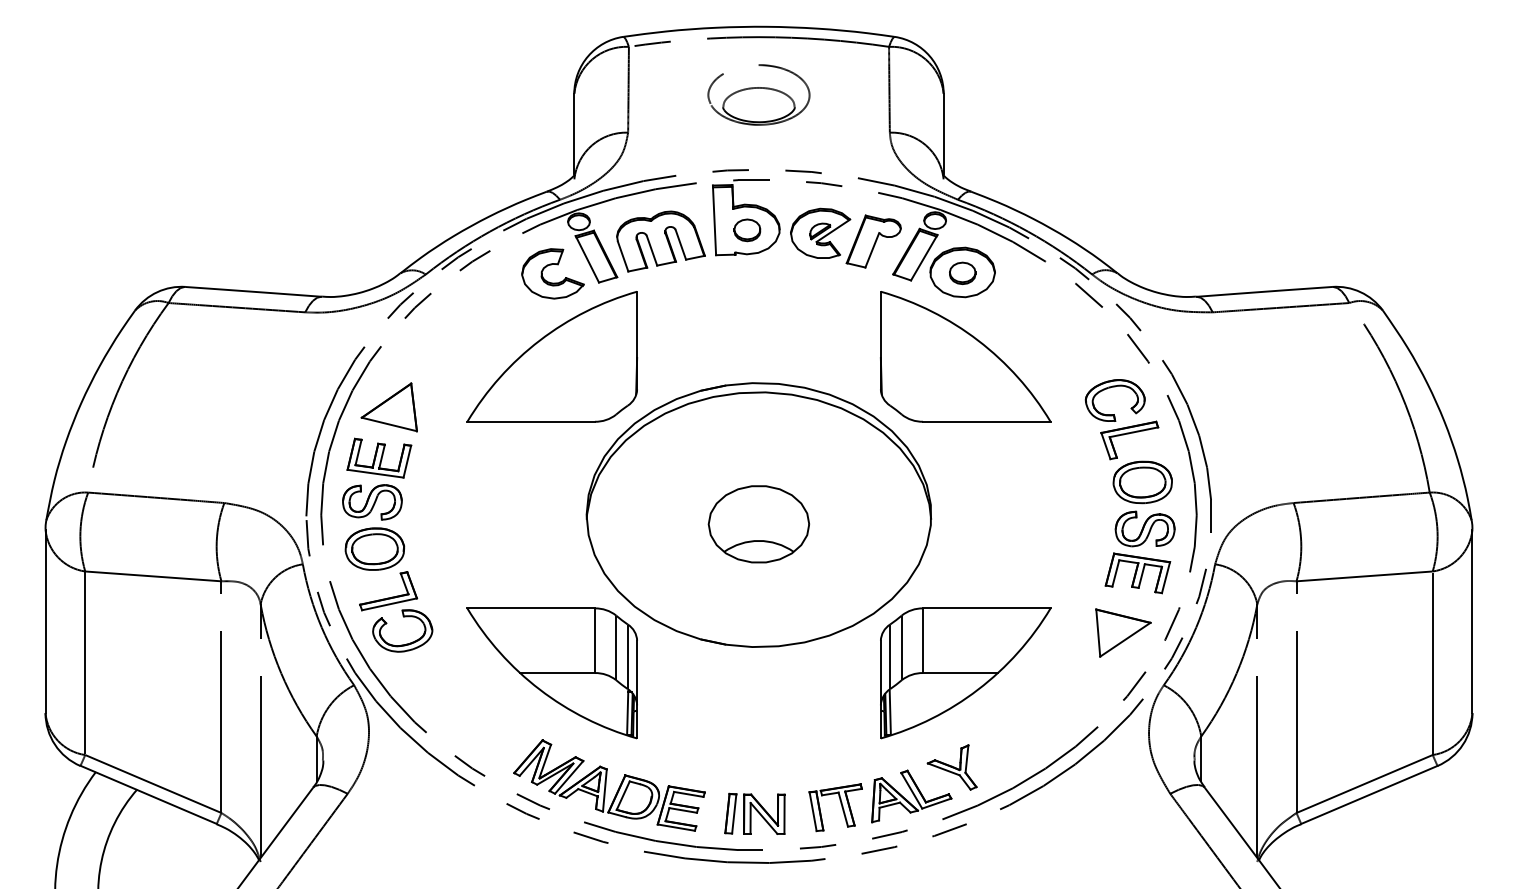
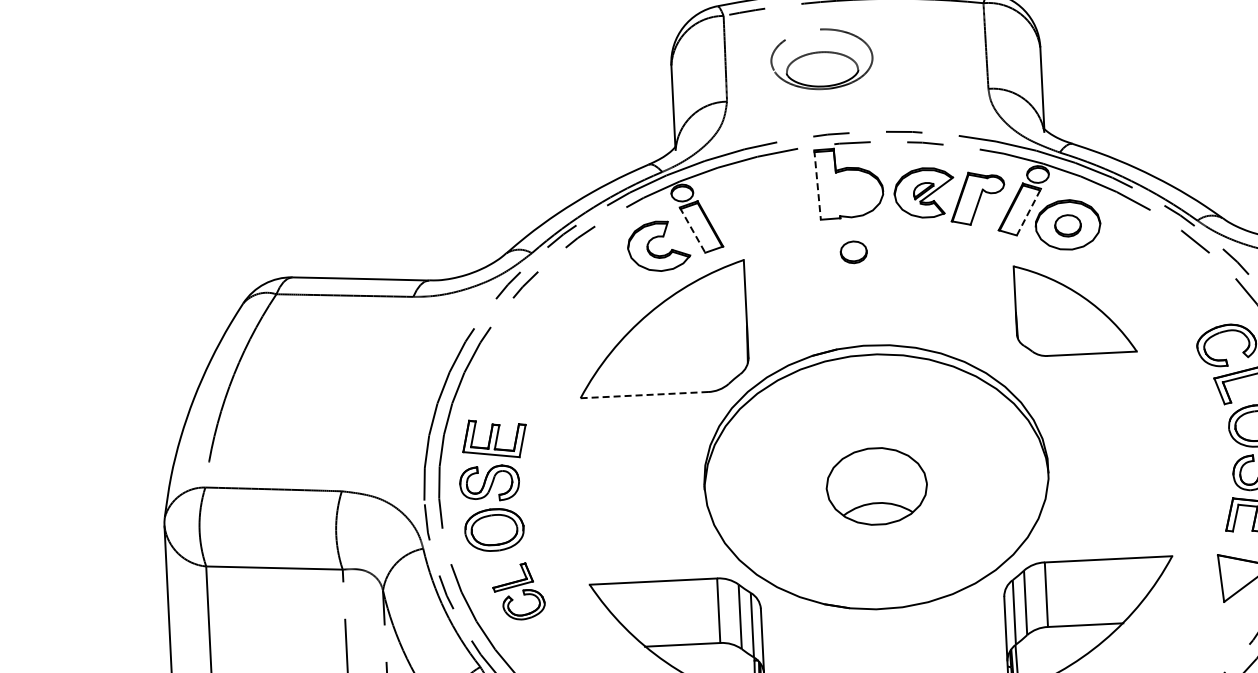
part: (758, 94) -> (821, 58), moved
line: (714, 220) -> (817, 185), solid -> dashed
part: (747, 230) -> (853, 252), moved
part: (660, 241) -> (764, 208), removed
line: (924, 257) -> (1029, 211), solid -> dashed
line: (587, 259) -> (692, 230), solid -> dashed
part: (965, 356) -> (1074, 308), size x0.7
part: (388, 407) -> (501, 387), removed
line: (531, 421) -> (644, 394), solid -> dashed
part: (396, 611) -> (519, 591), size x0.7

